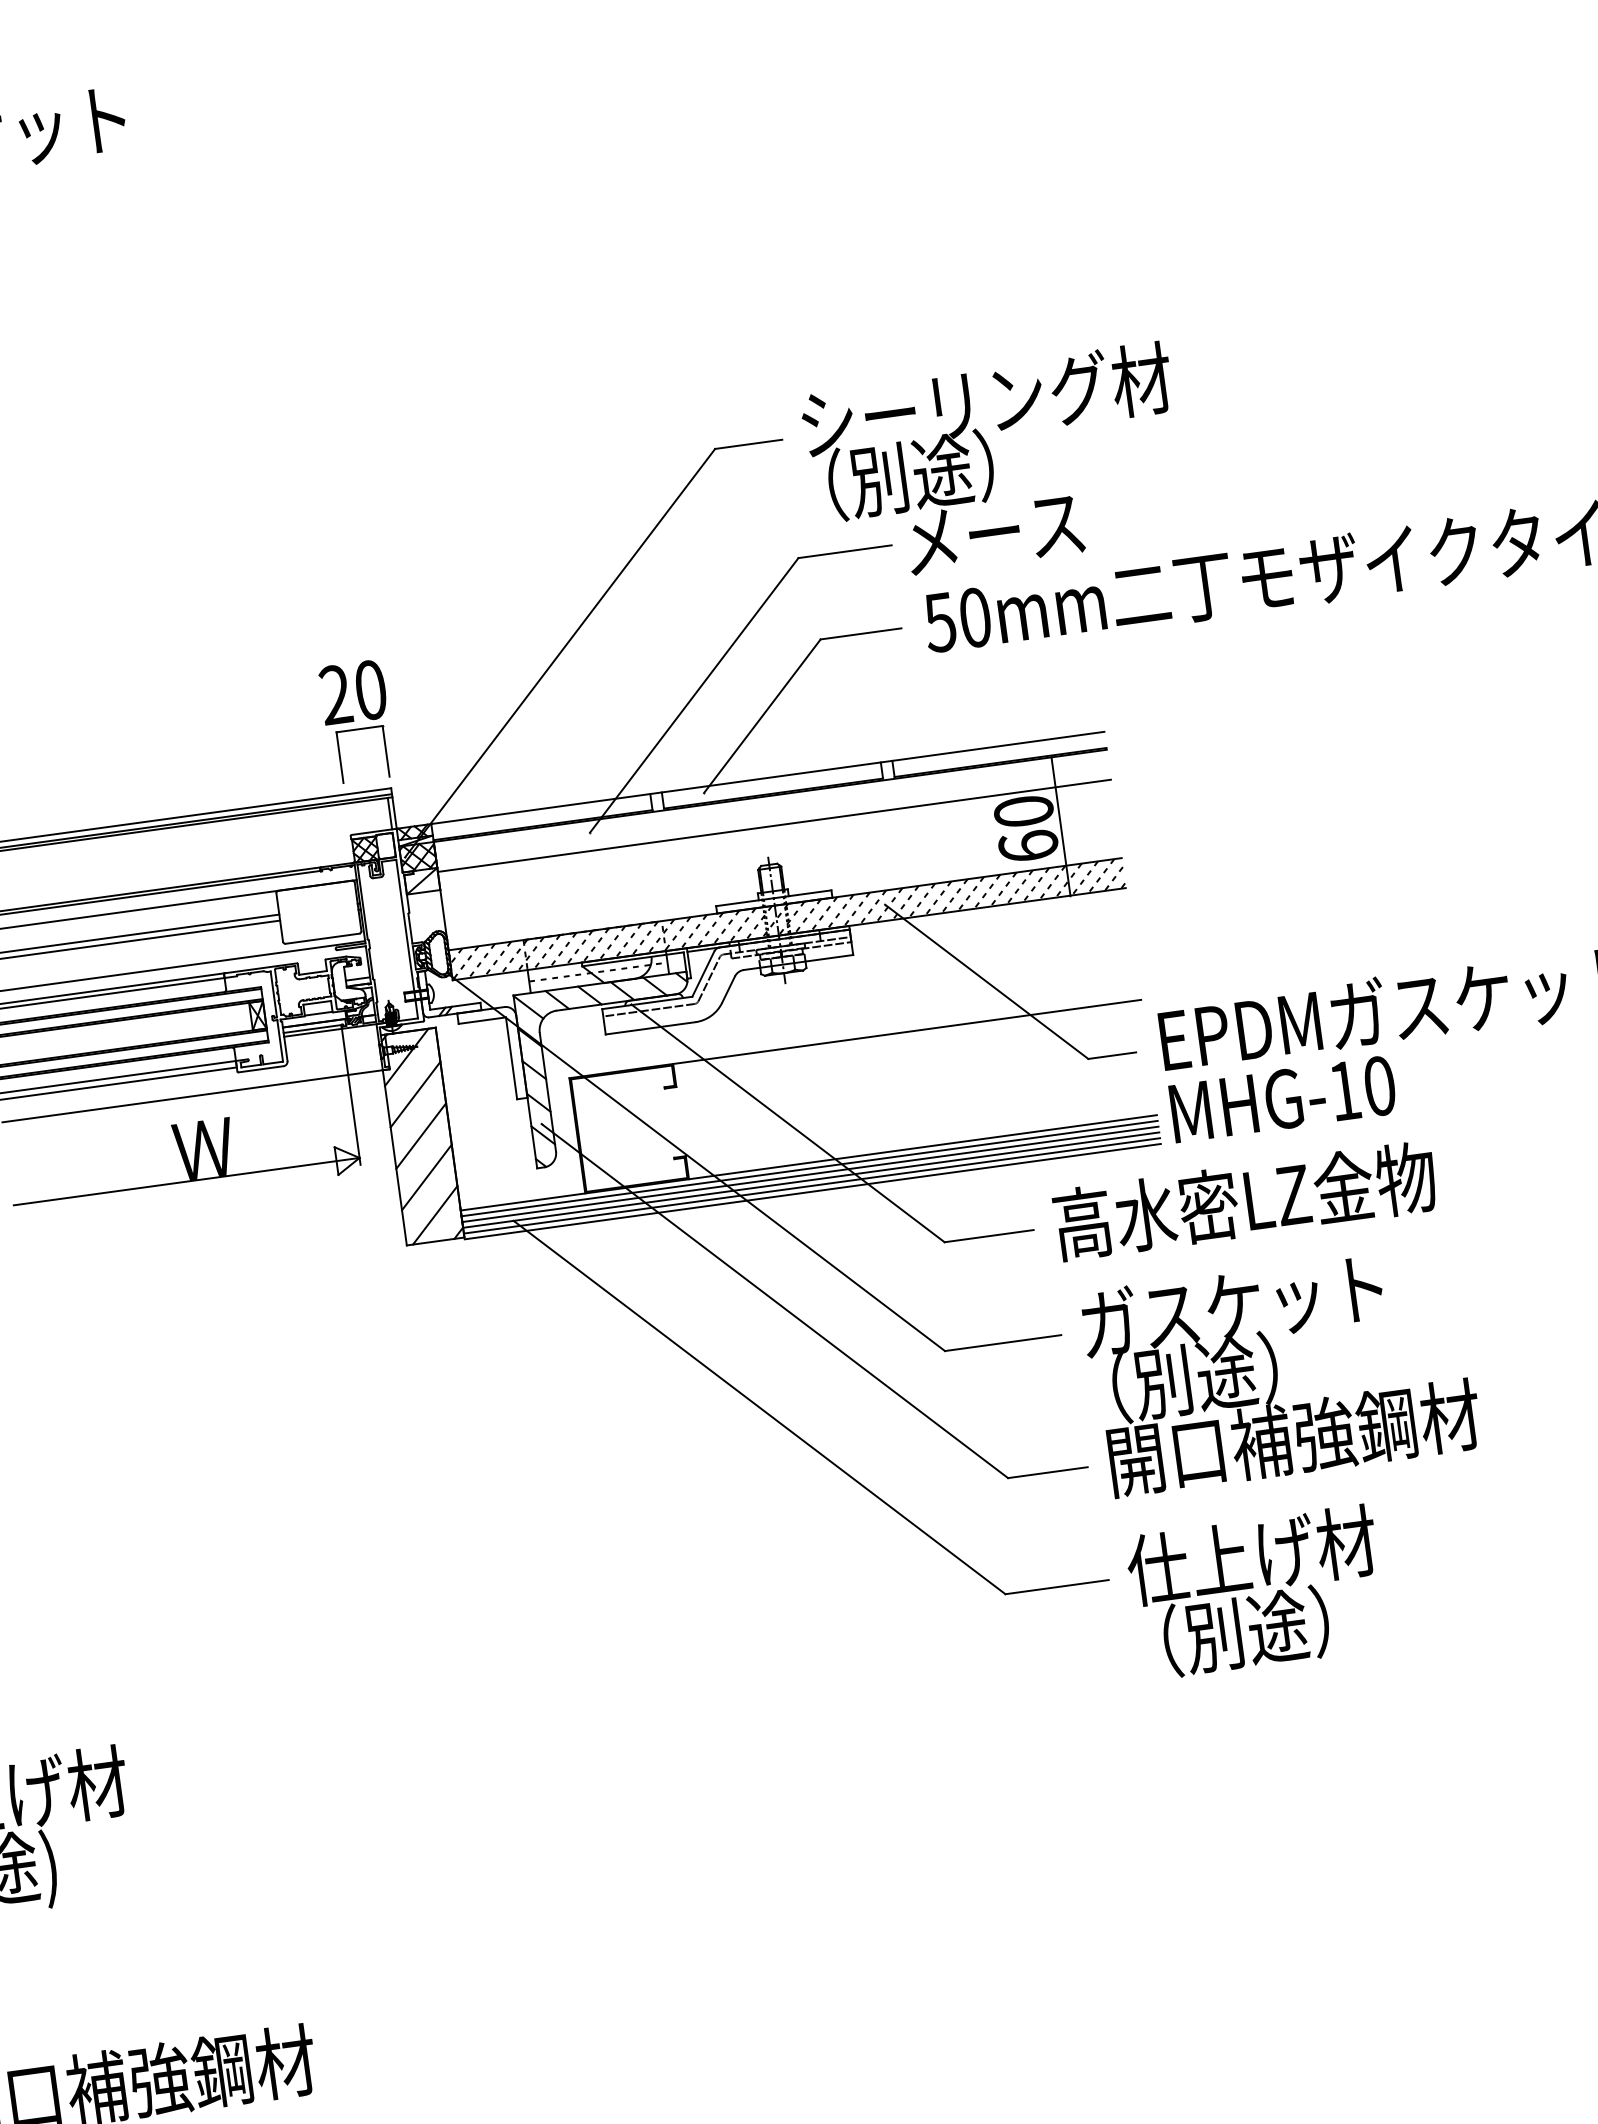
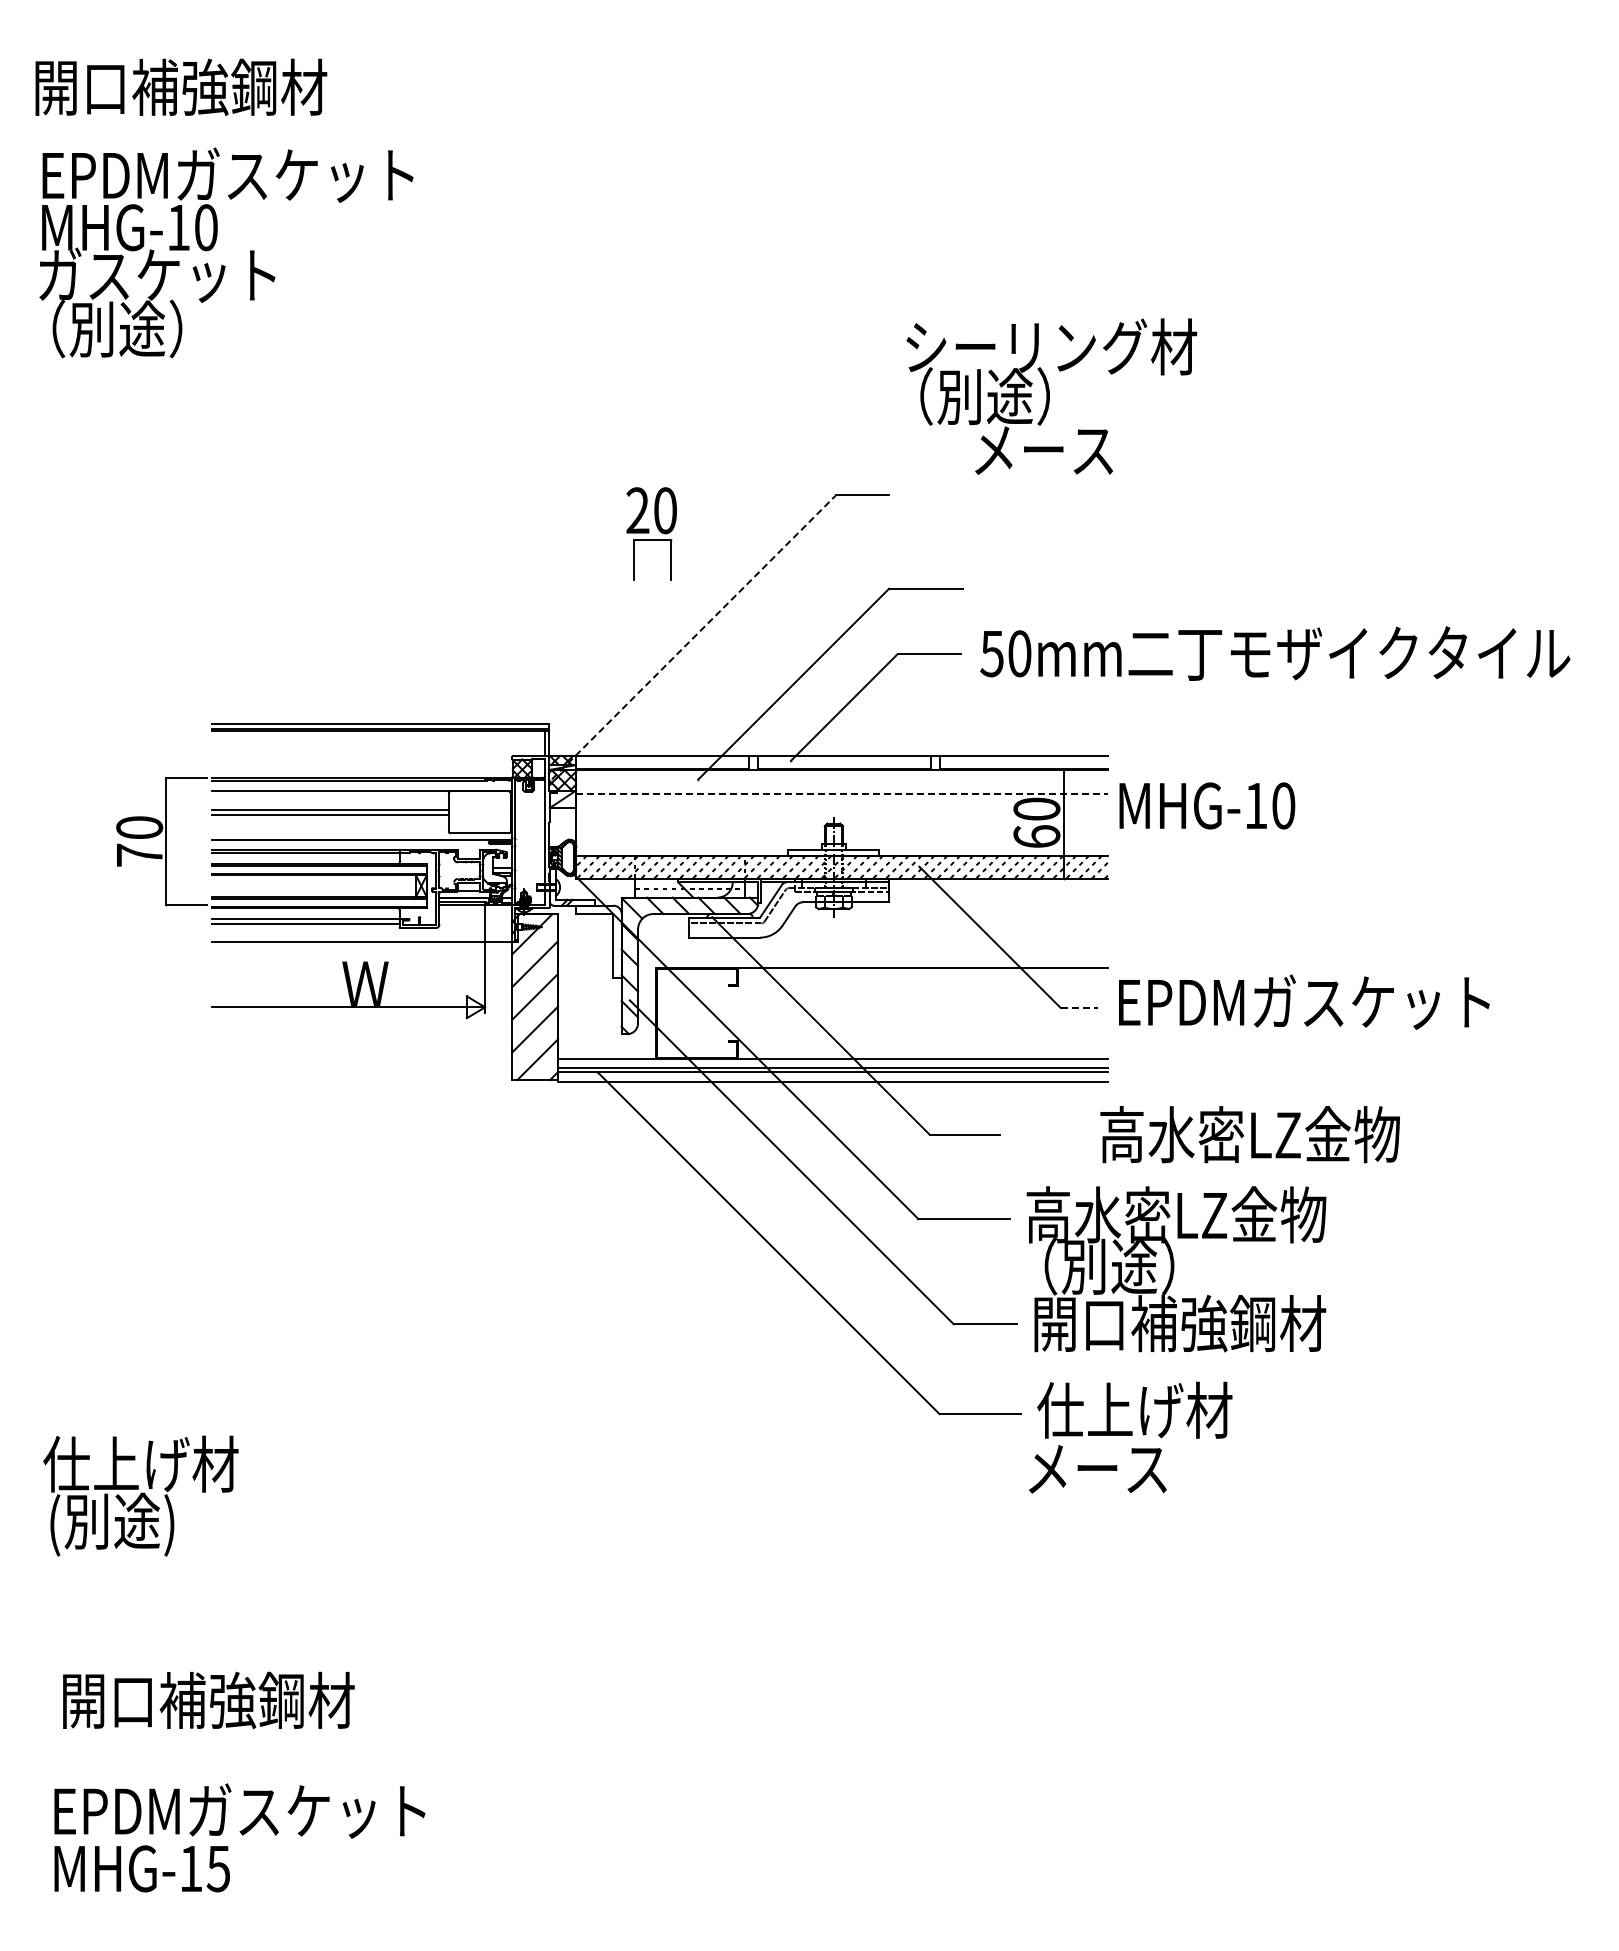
text: (995, 463) -> (1051, 396), moved
line: (560, 653) -> (694, 637), solid -> dashed
part: (357, 721) -> (651, 533), moved
line: (773, 825) -> (841, 793), solid -> dashed
line: (1112, 1055) -> (1079, 1007), solid -> dashed
text: (1283, 1098) -> (1207, 805), moved
line: (809, 1168) -> (832, 1063), removed
line: (811, 1185) -> (832, 1076), removed
text: (1244, 1200) -> (1249, 1134), moved
text: (1270, 1300) -> (1176, 1214), ガスケット -> 高水密LZ金物
text: (1228, 1633) -> (1108, 1468), （別途） -> メース

